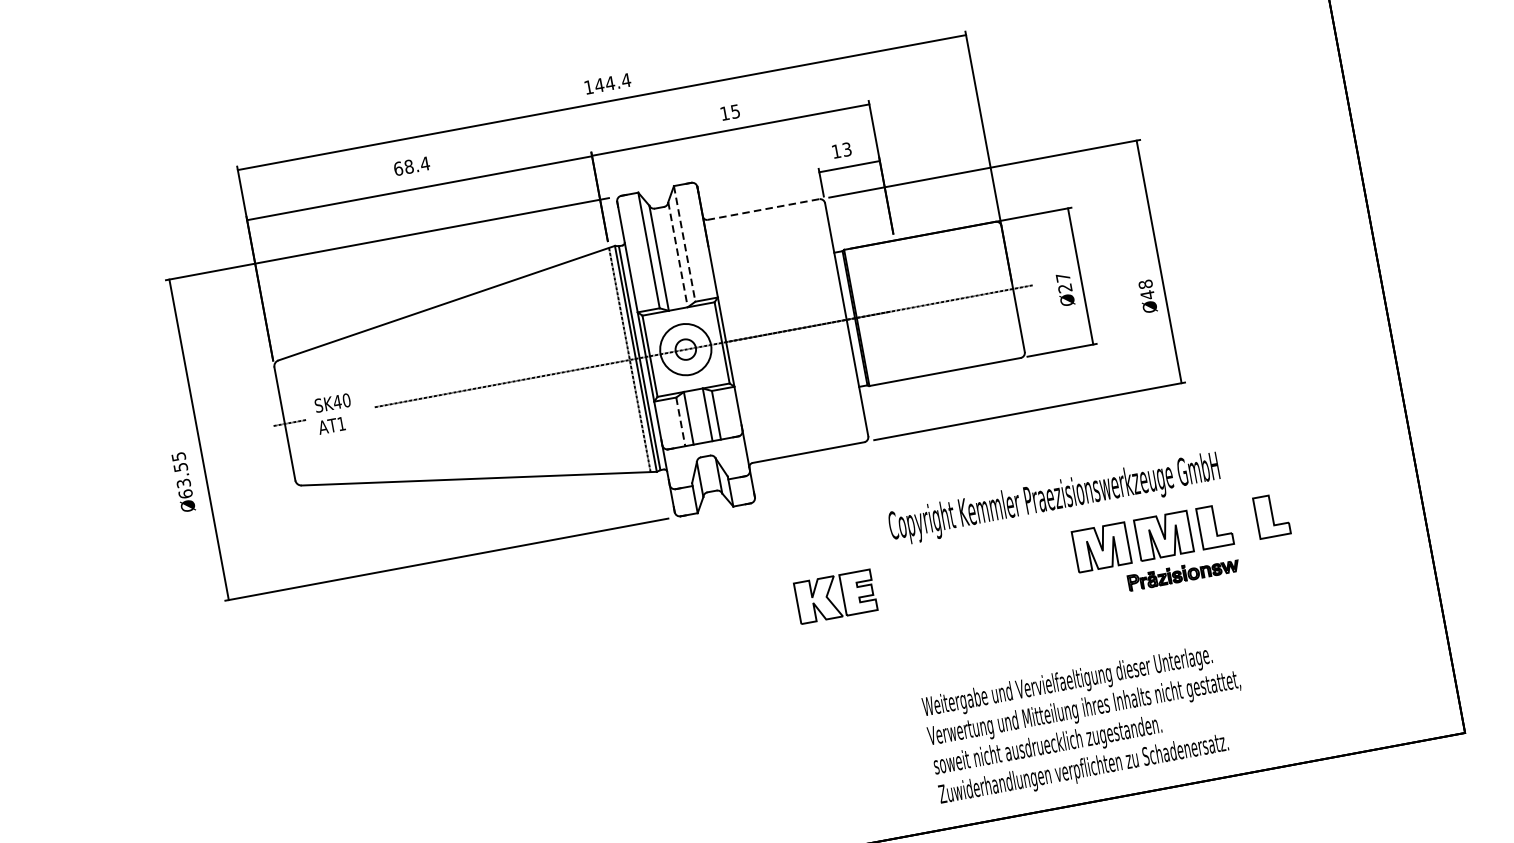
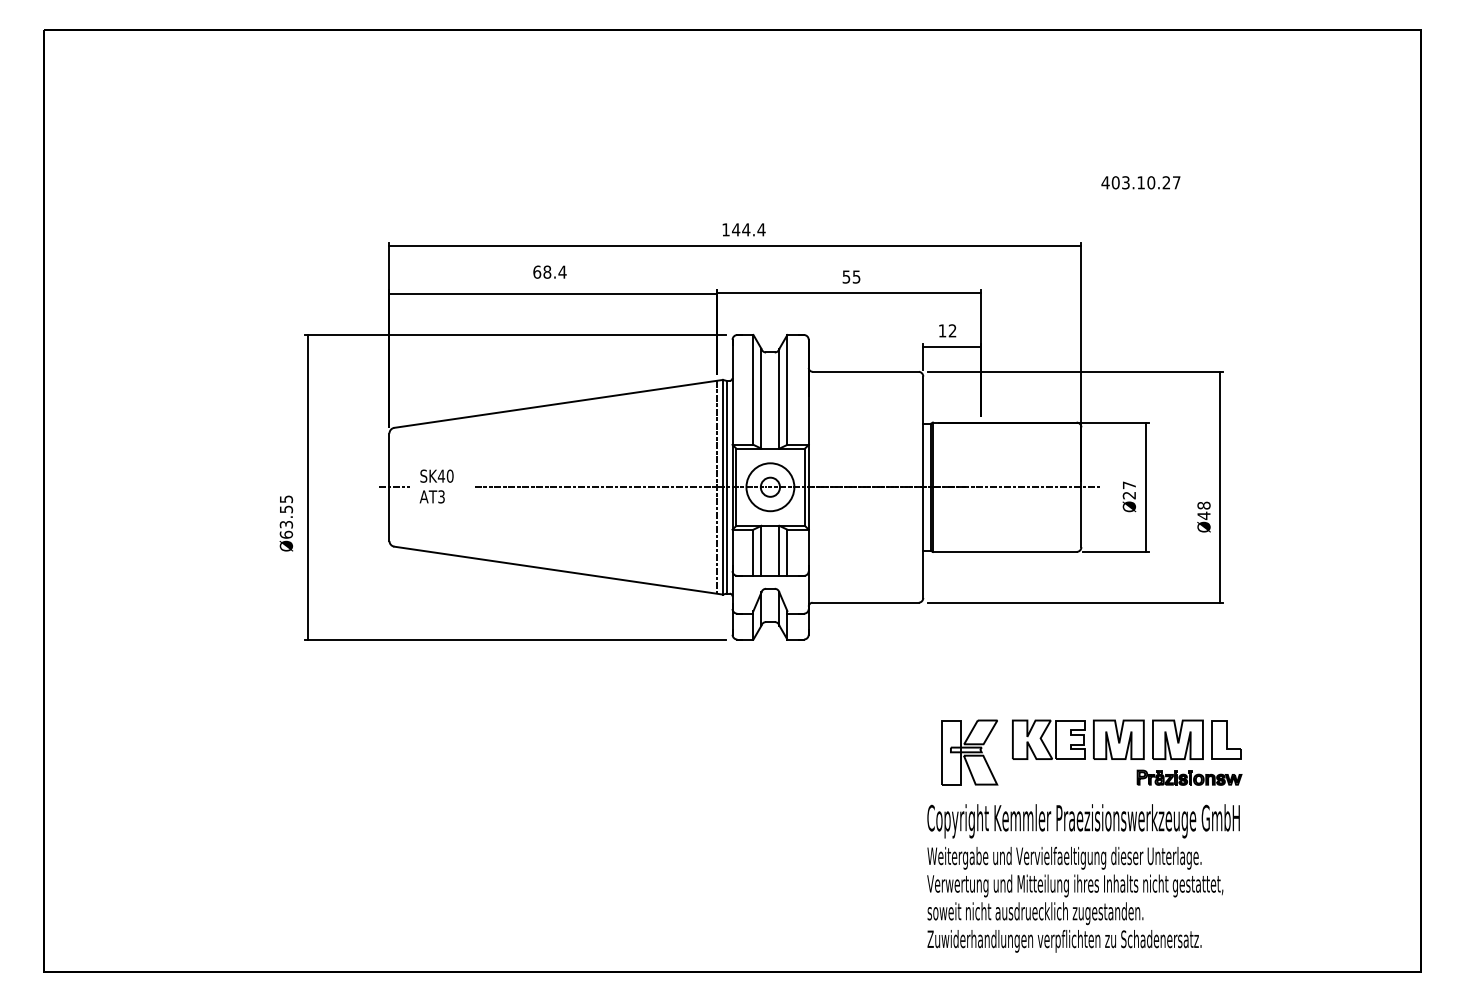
text: (724, 112) -> (846, 276), 15 -> 55
text: (846, 149) -> (952, 330), 13 -> 12
line: (763, 209) -> (865, 371), dashed -> solid
line: (684, 243) -> (787, 389), dashed -> solid
line: (678, 254) -> (779, 398), dashed -> solid
line: (680, 422) -> (753, 553), dashed -> solid
text: (341, 423) -> (441, 496), AT1 -> AT3
text: (1054, 499) -> (1083, 821), moved
part: (1271, 515) -> (1280, 739), removed
part: (947, 589) -> (969, 752), added
part: (835, 596) -> (1048, 739), moved

